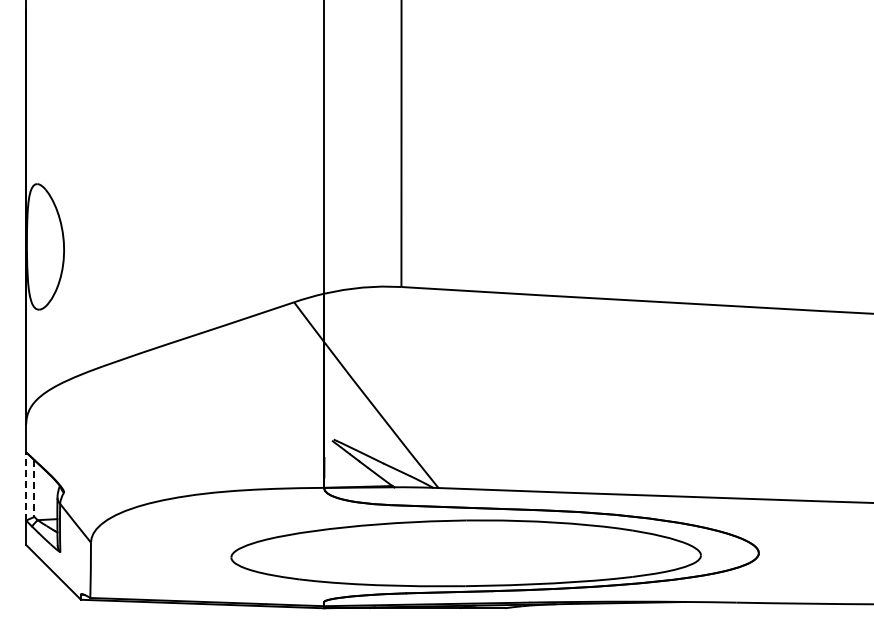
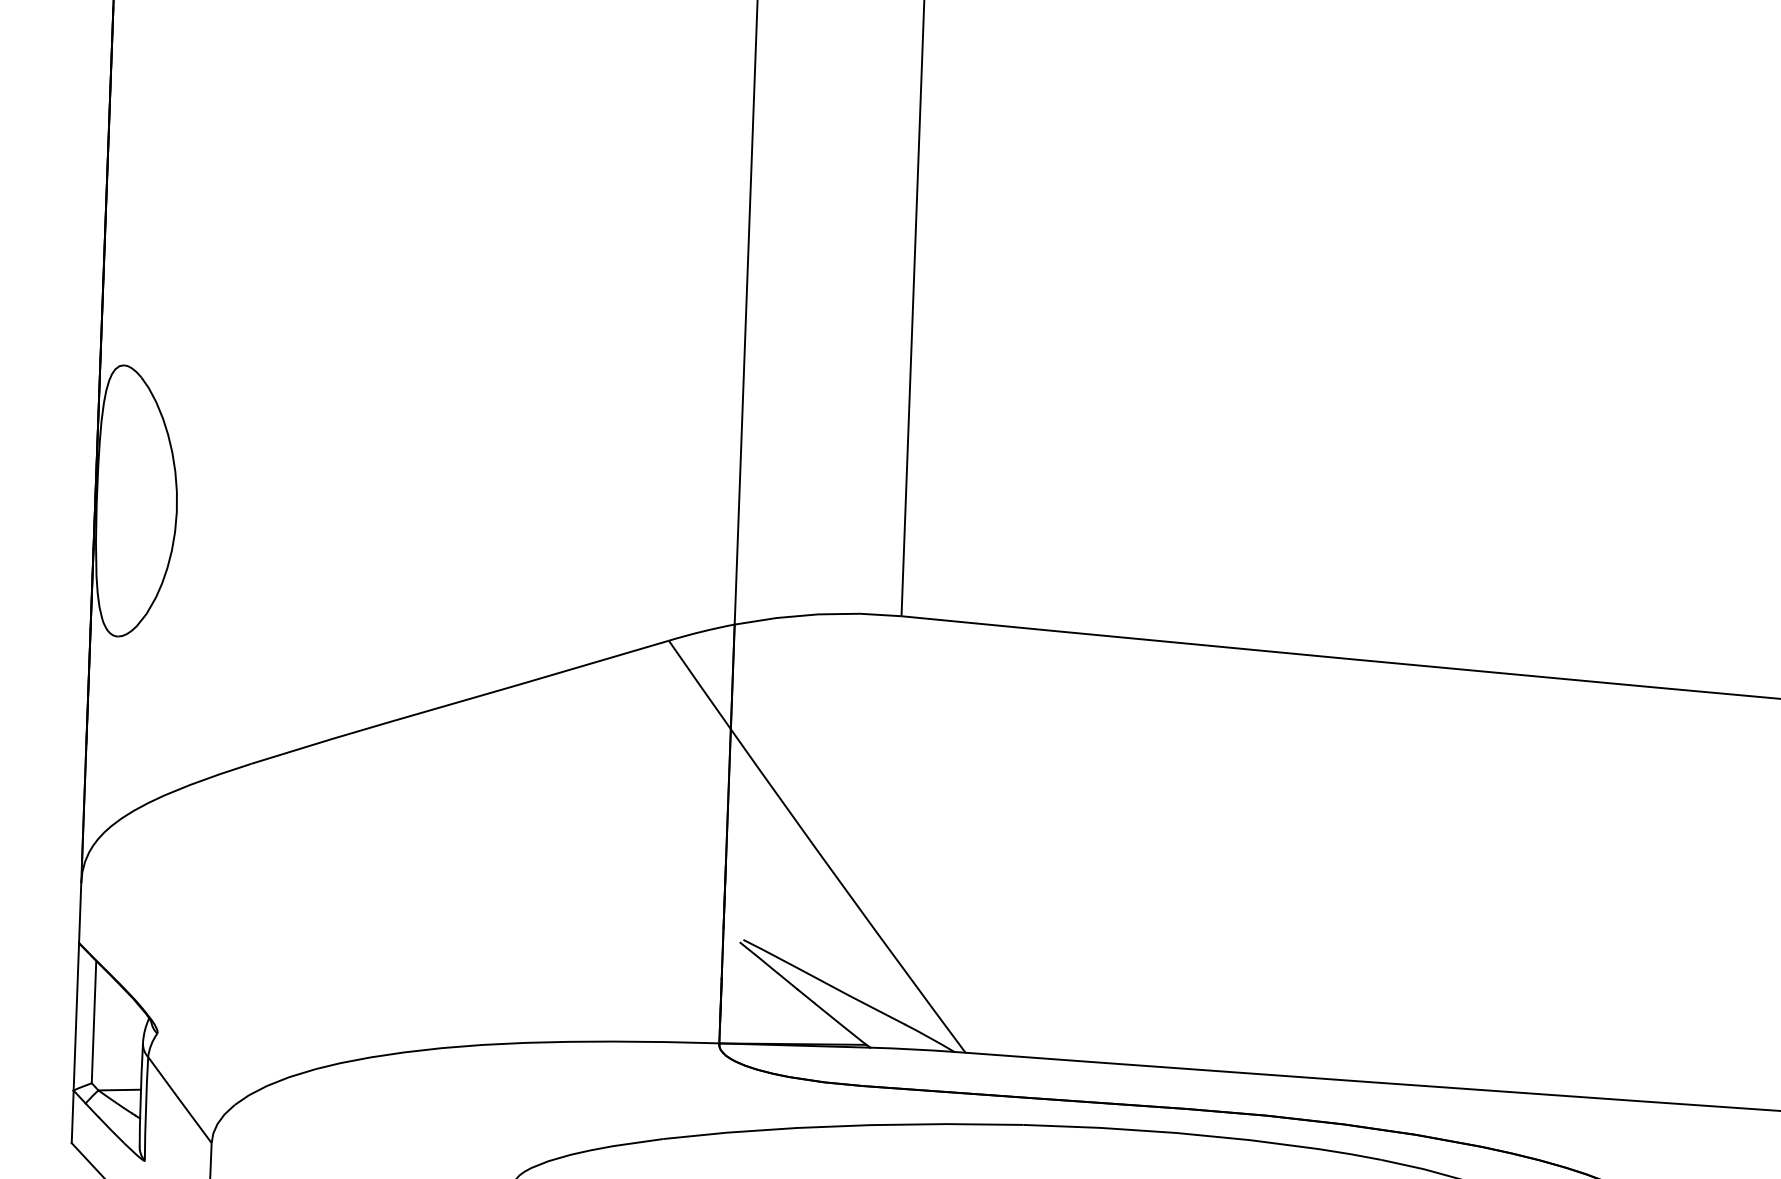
line: (26, 486) -> (76, 1016), dashed -> solid
line: (34, 489) -> (94, 1023), dashed -> solid

